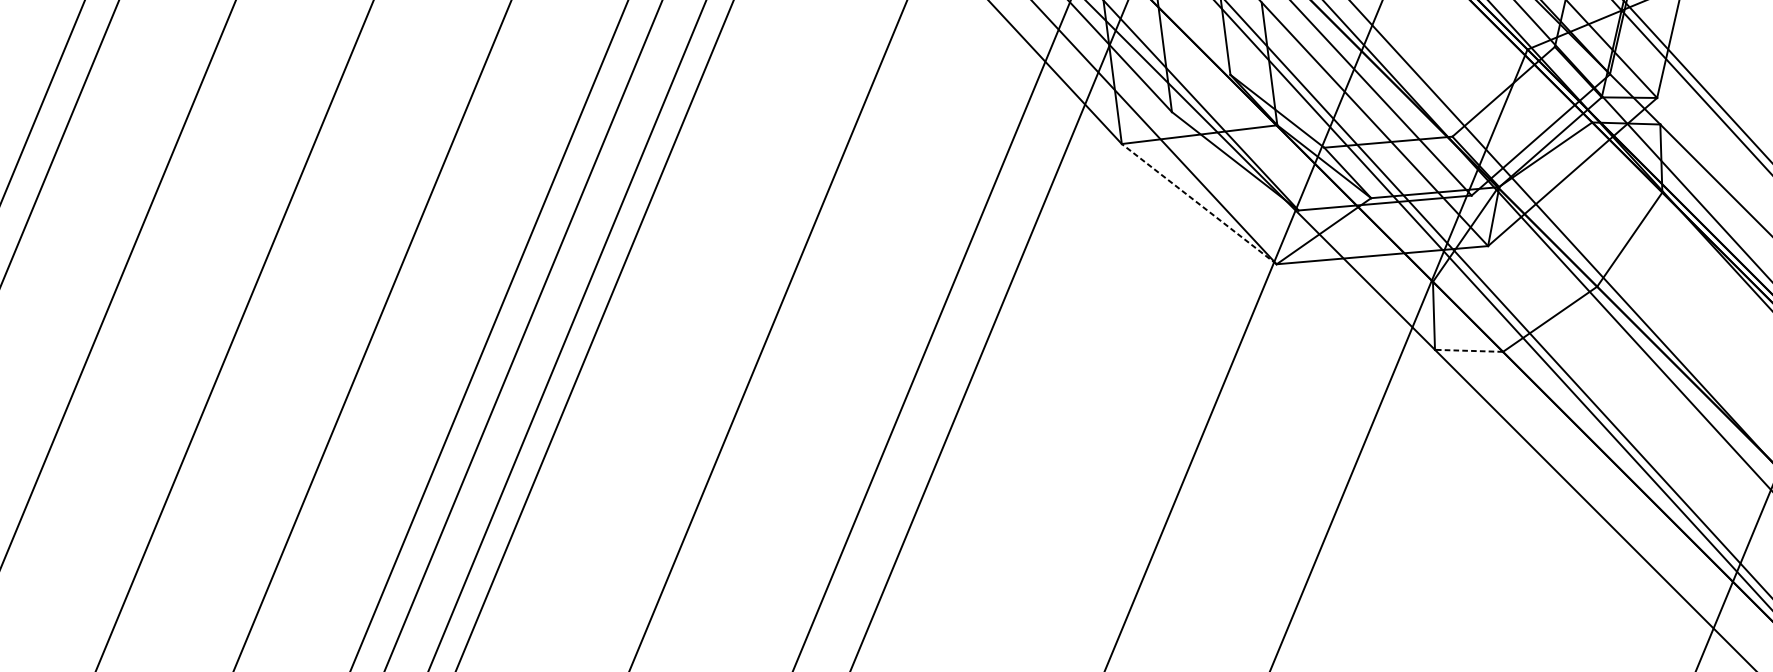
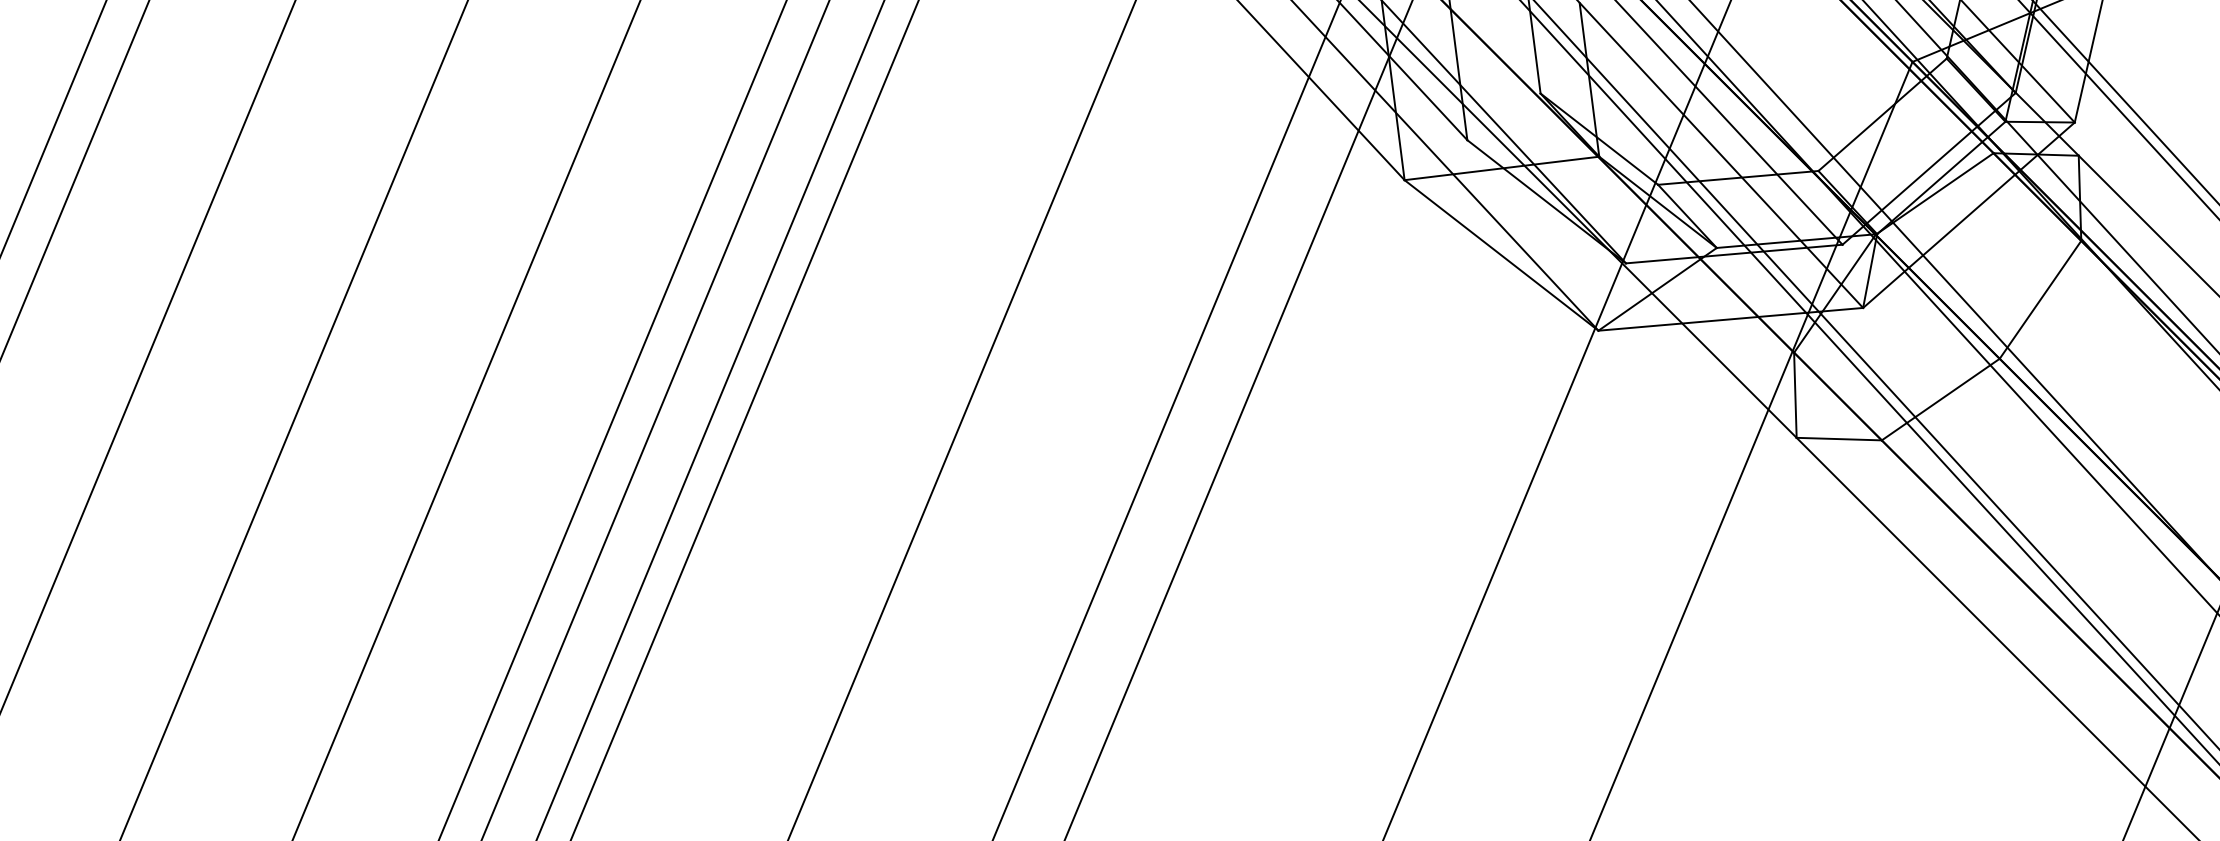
line: (1199, 204) -> (1501, 255), dashed -> solid
line: (1469, 351) -> (1839, 439), dashed -> solid

